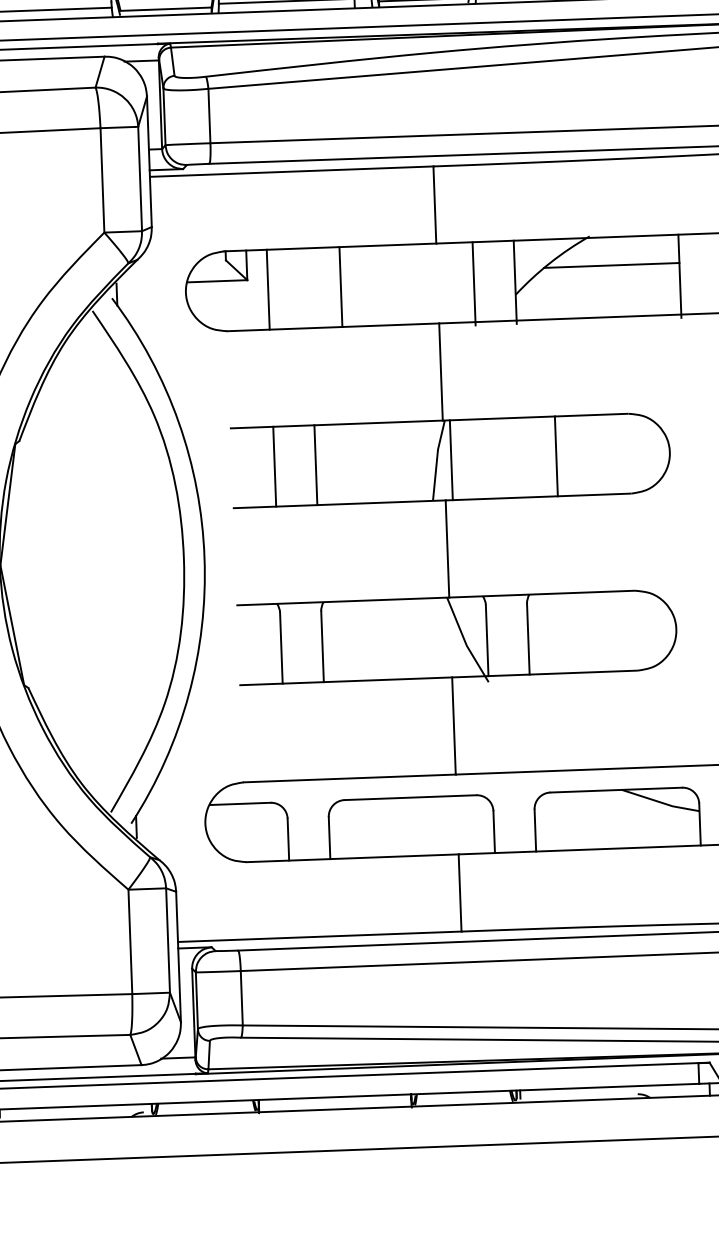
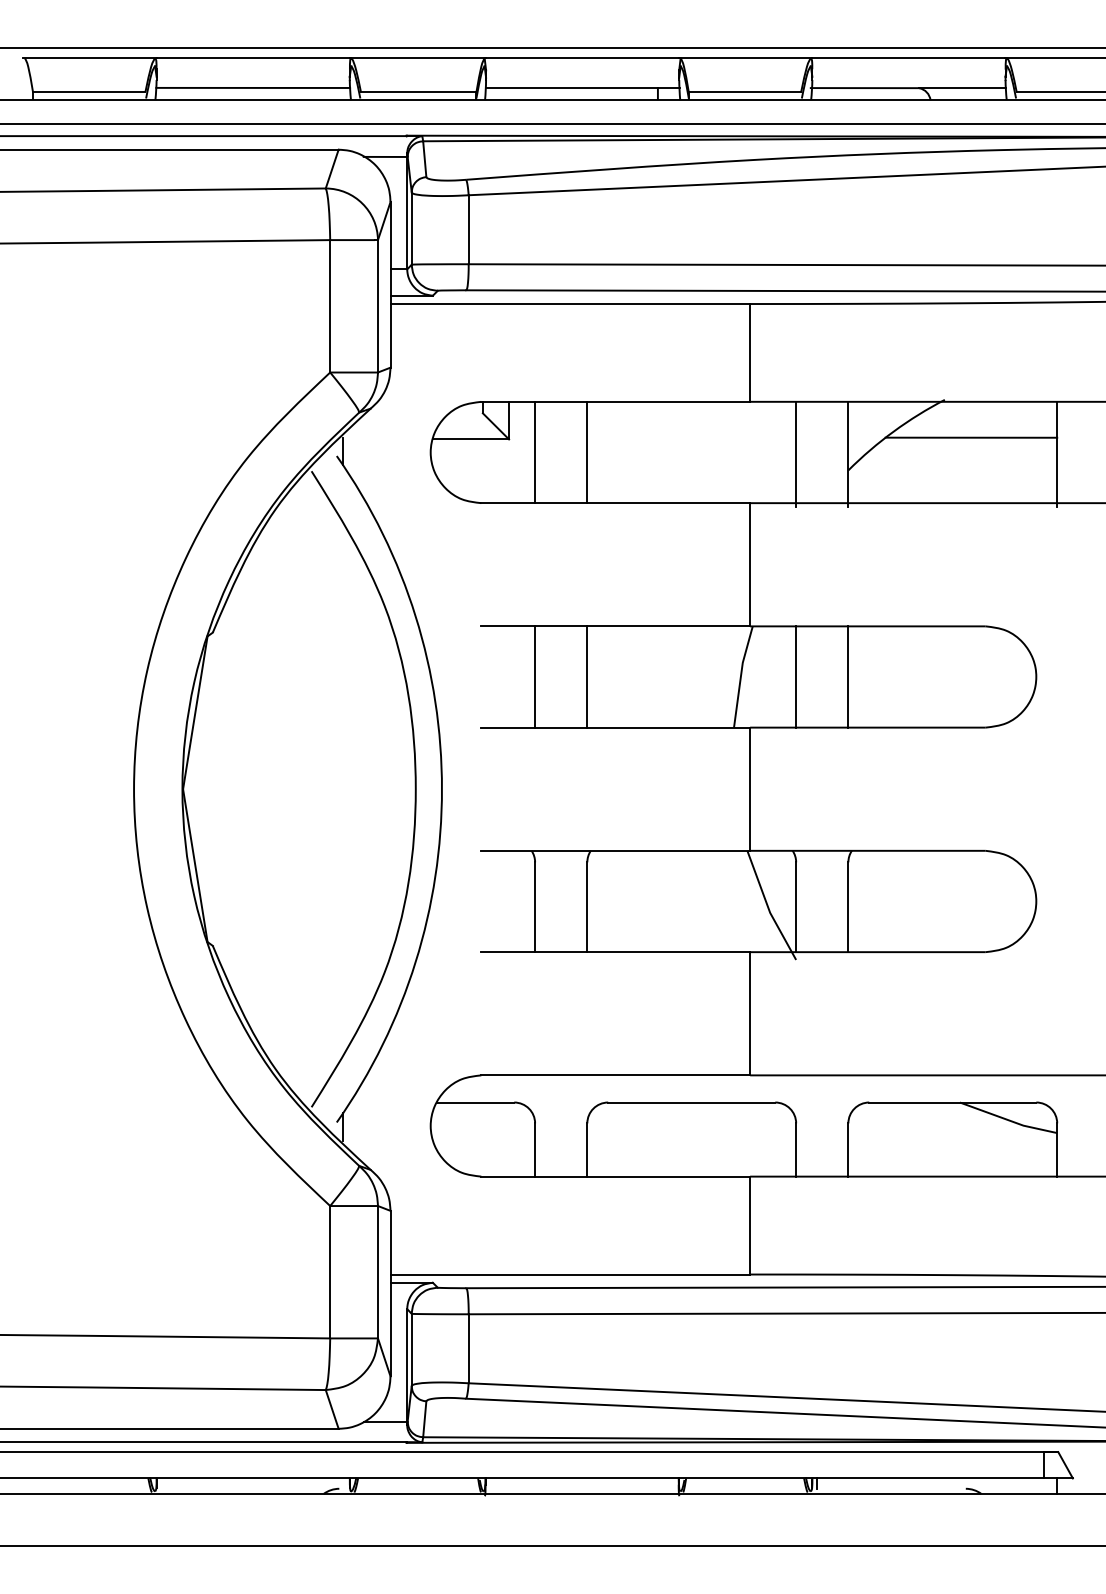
line: (341, 287) -> (587, 452), moved
line: (556, 455) -> (848, 676), moved
line: (451, 459) -> (796, 676), moved

